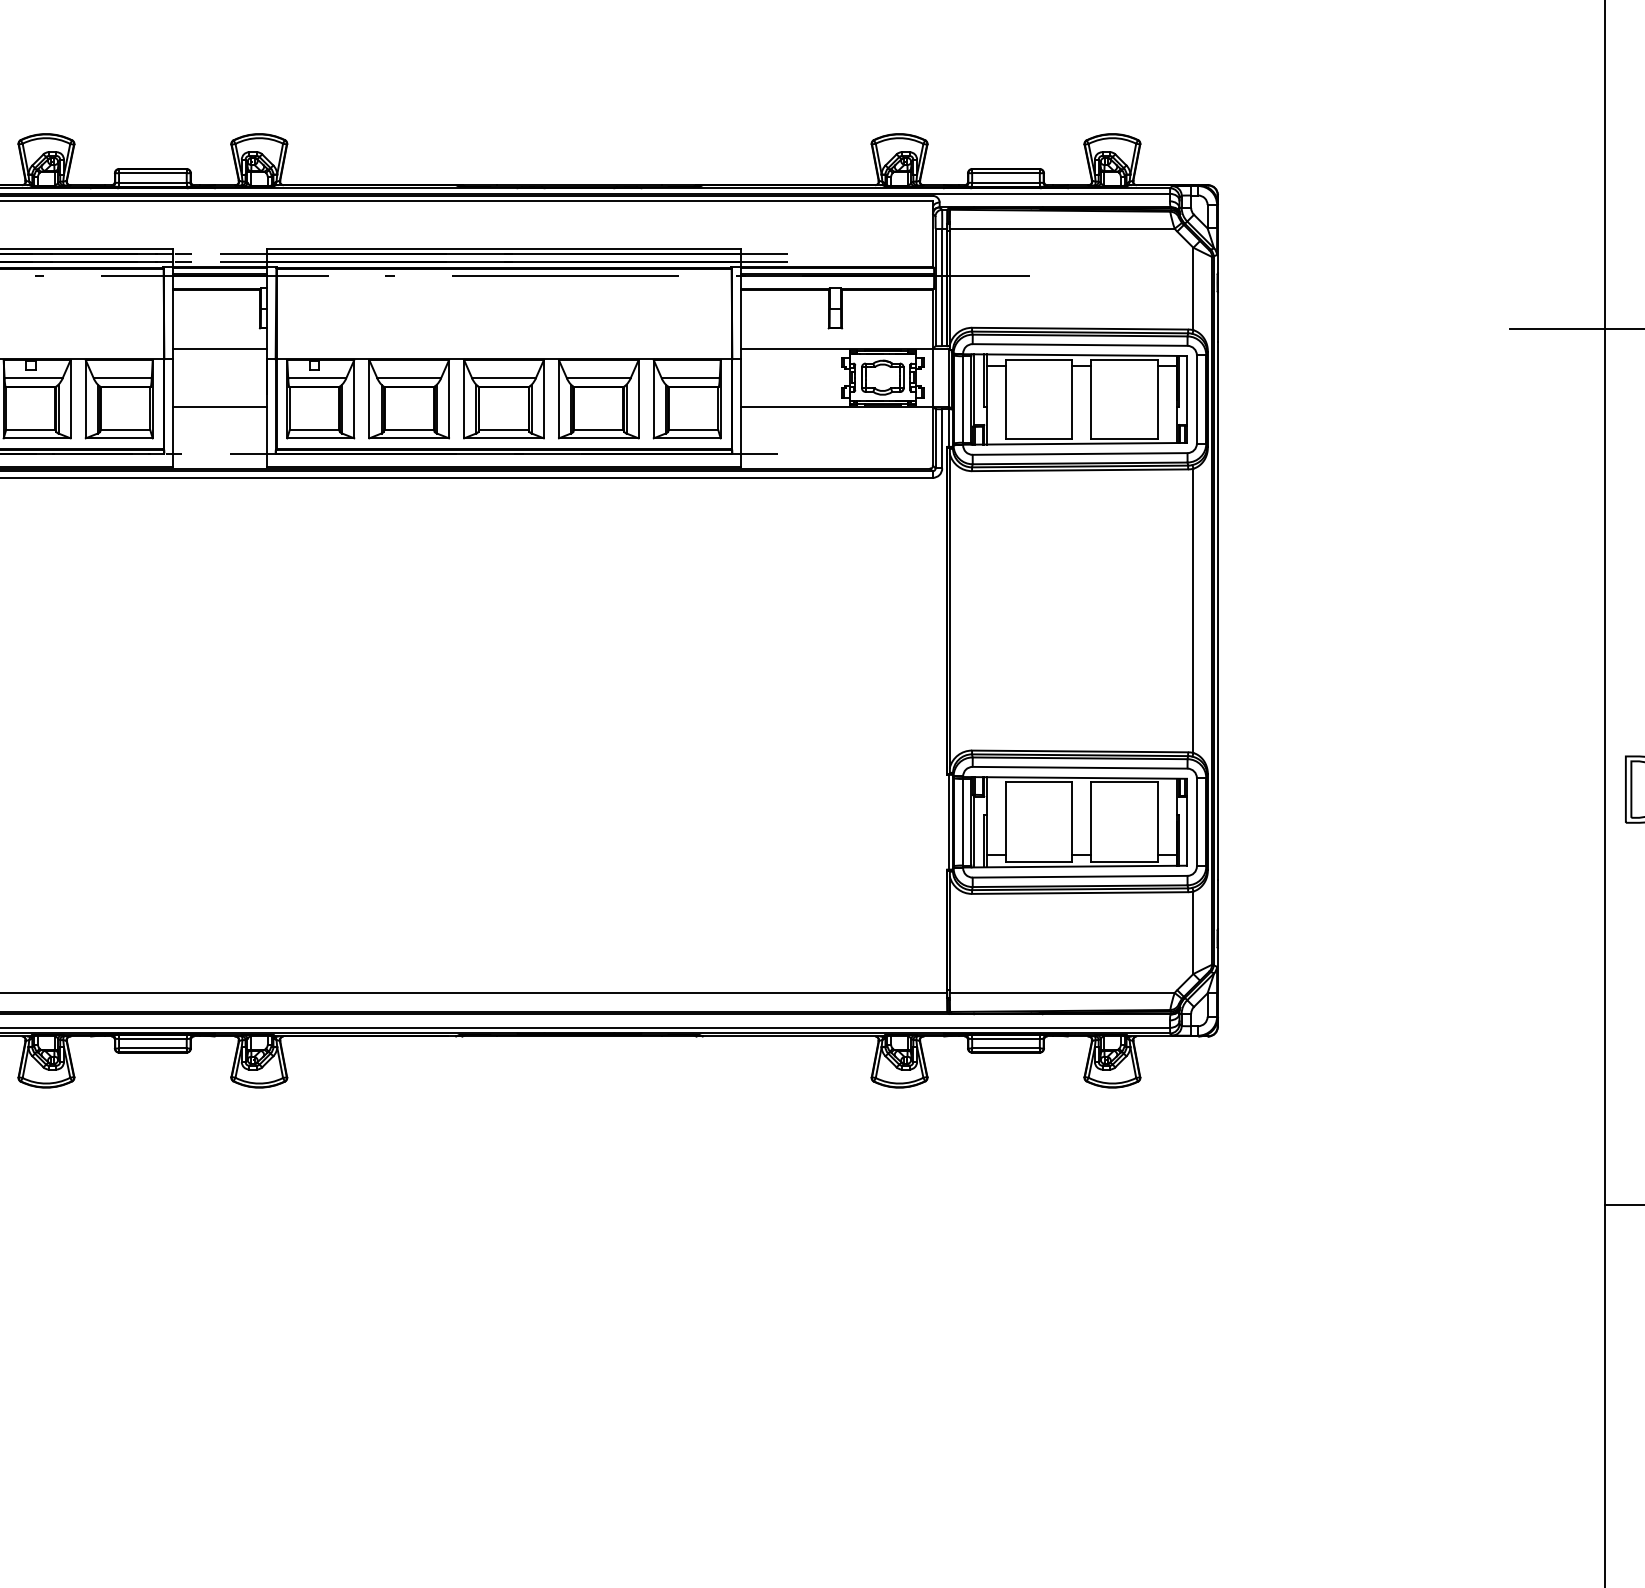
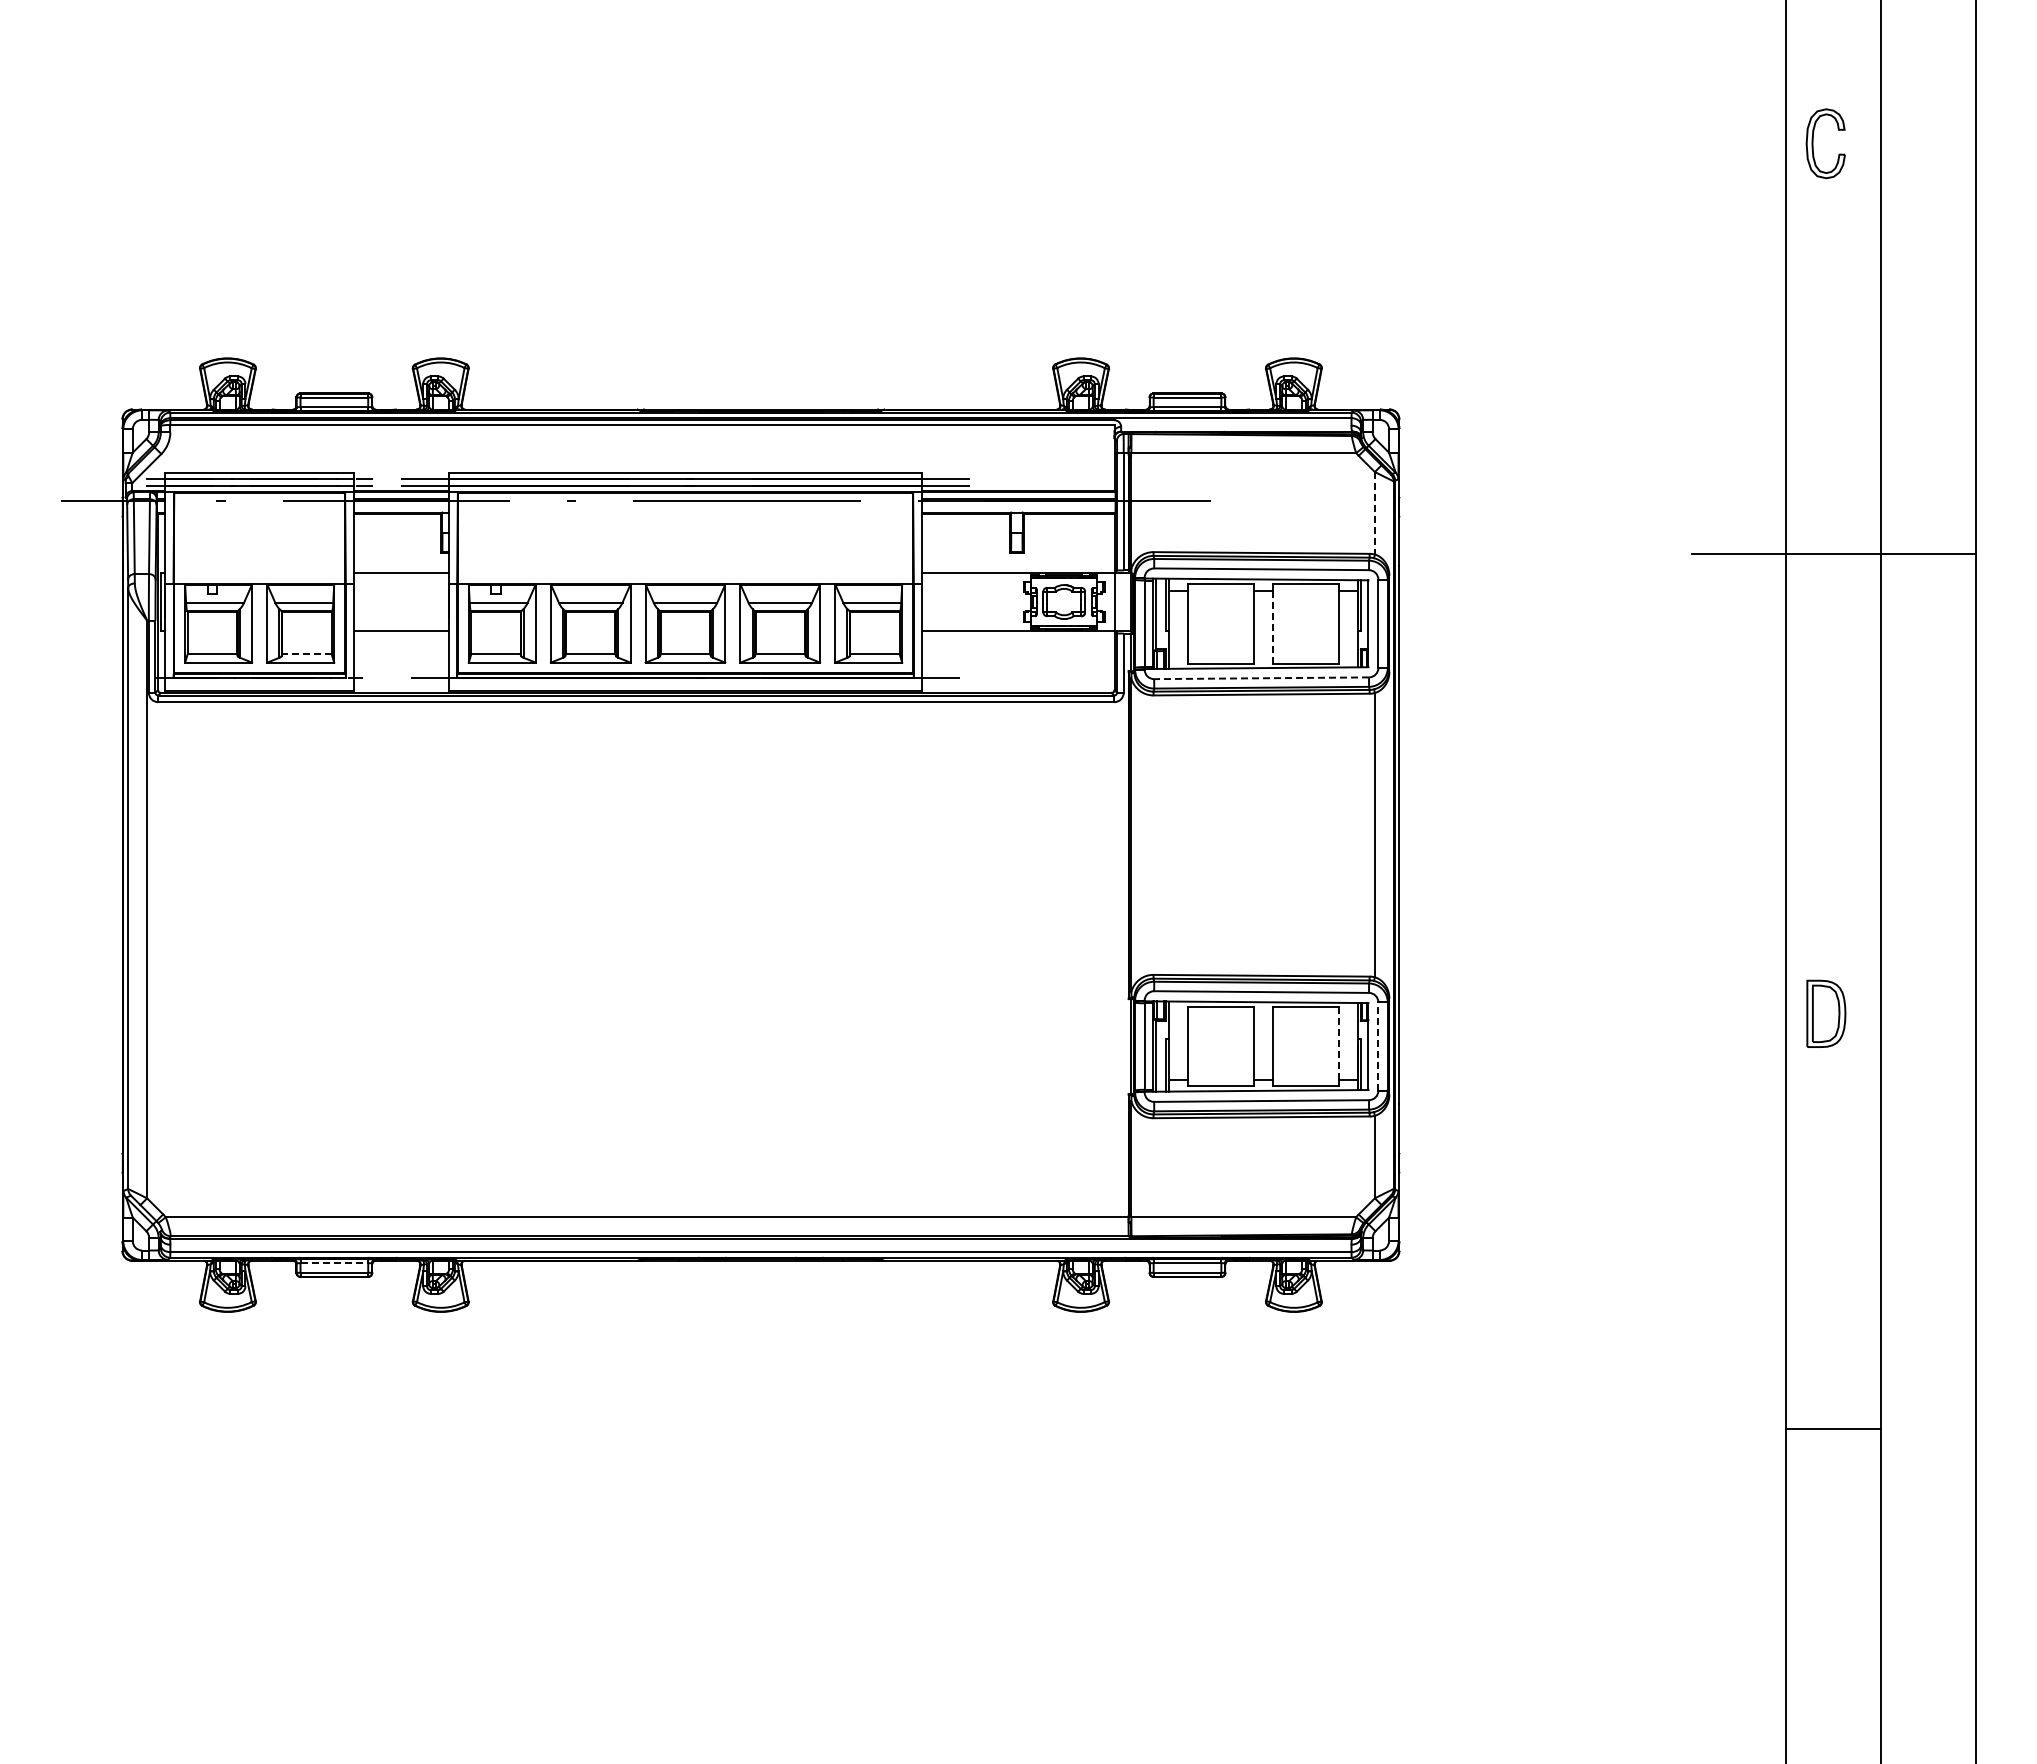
line: (1193, 289) -> (1374, 513), solid -> dashed
line: (1091, 403) -> (1272, 627), solid -> dashed
line: (126, 430) -> (307, 654), solid -> dashed
line: (1080, 454) -> (1261, 678), solid -> dashed
line: (1158, 819) -> (1339, 1043), solid -> dashed
line: (1197, 822) -> (1378, 1046), solid -> dashed
line: (153, 1039) -> (334, 1263), solid -> dashed

